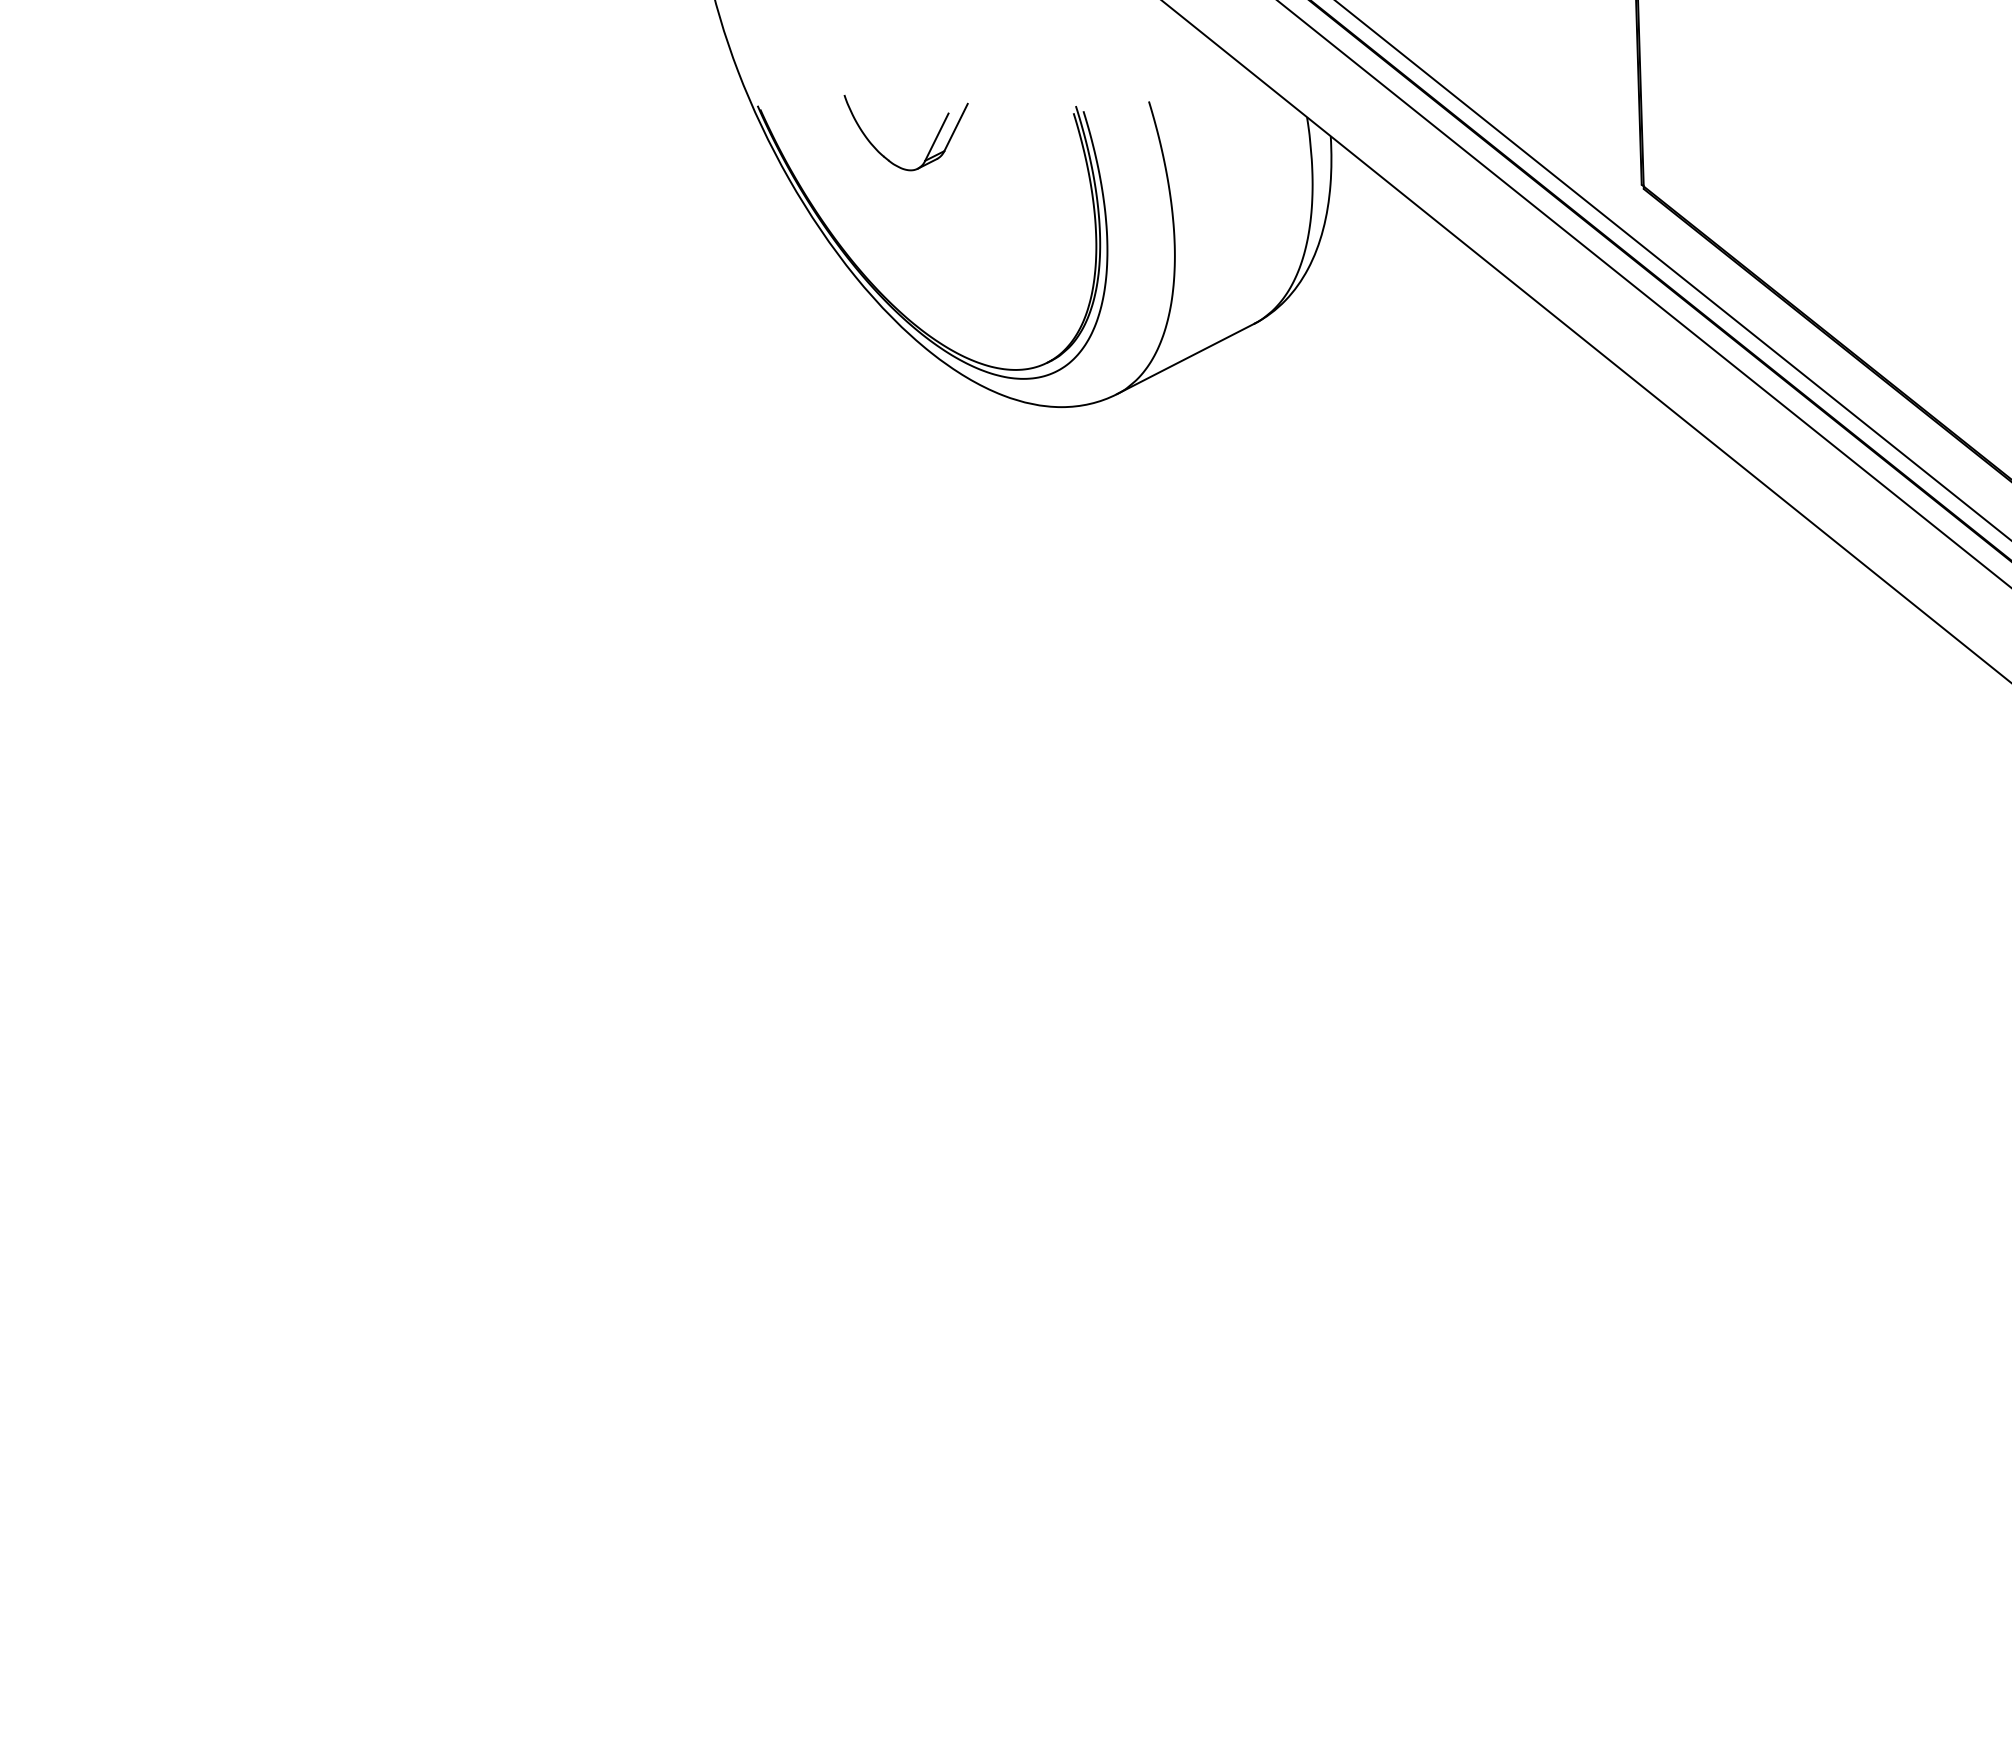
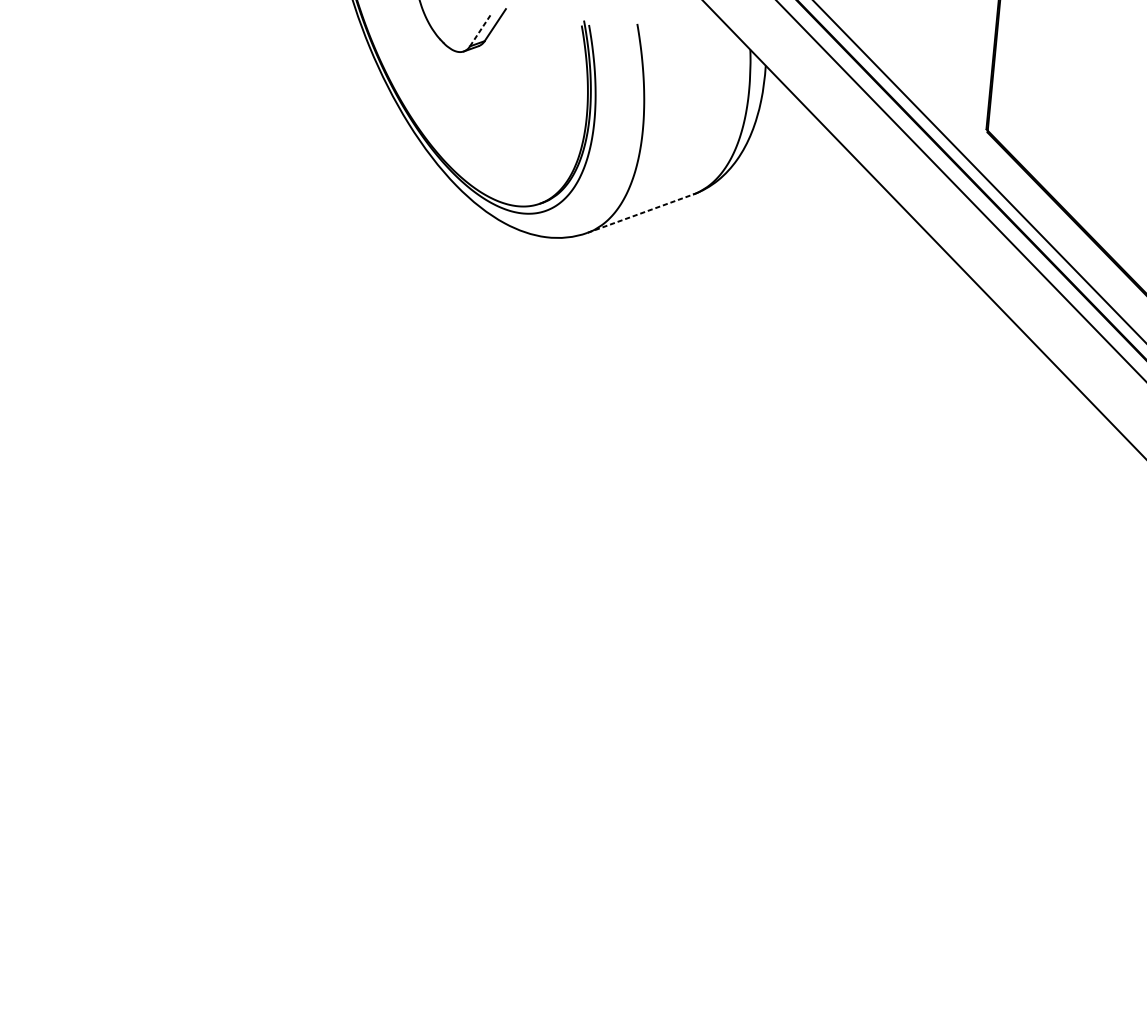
line: (937, 136) -> (481, 29), solid -> dashed
line: (1185, 359) -> (640, 214), solid -> dashed

